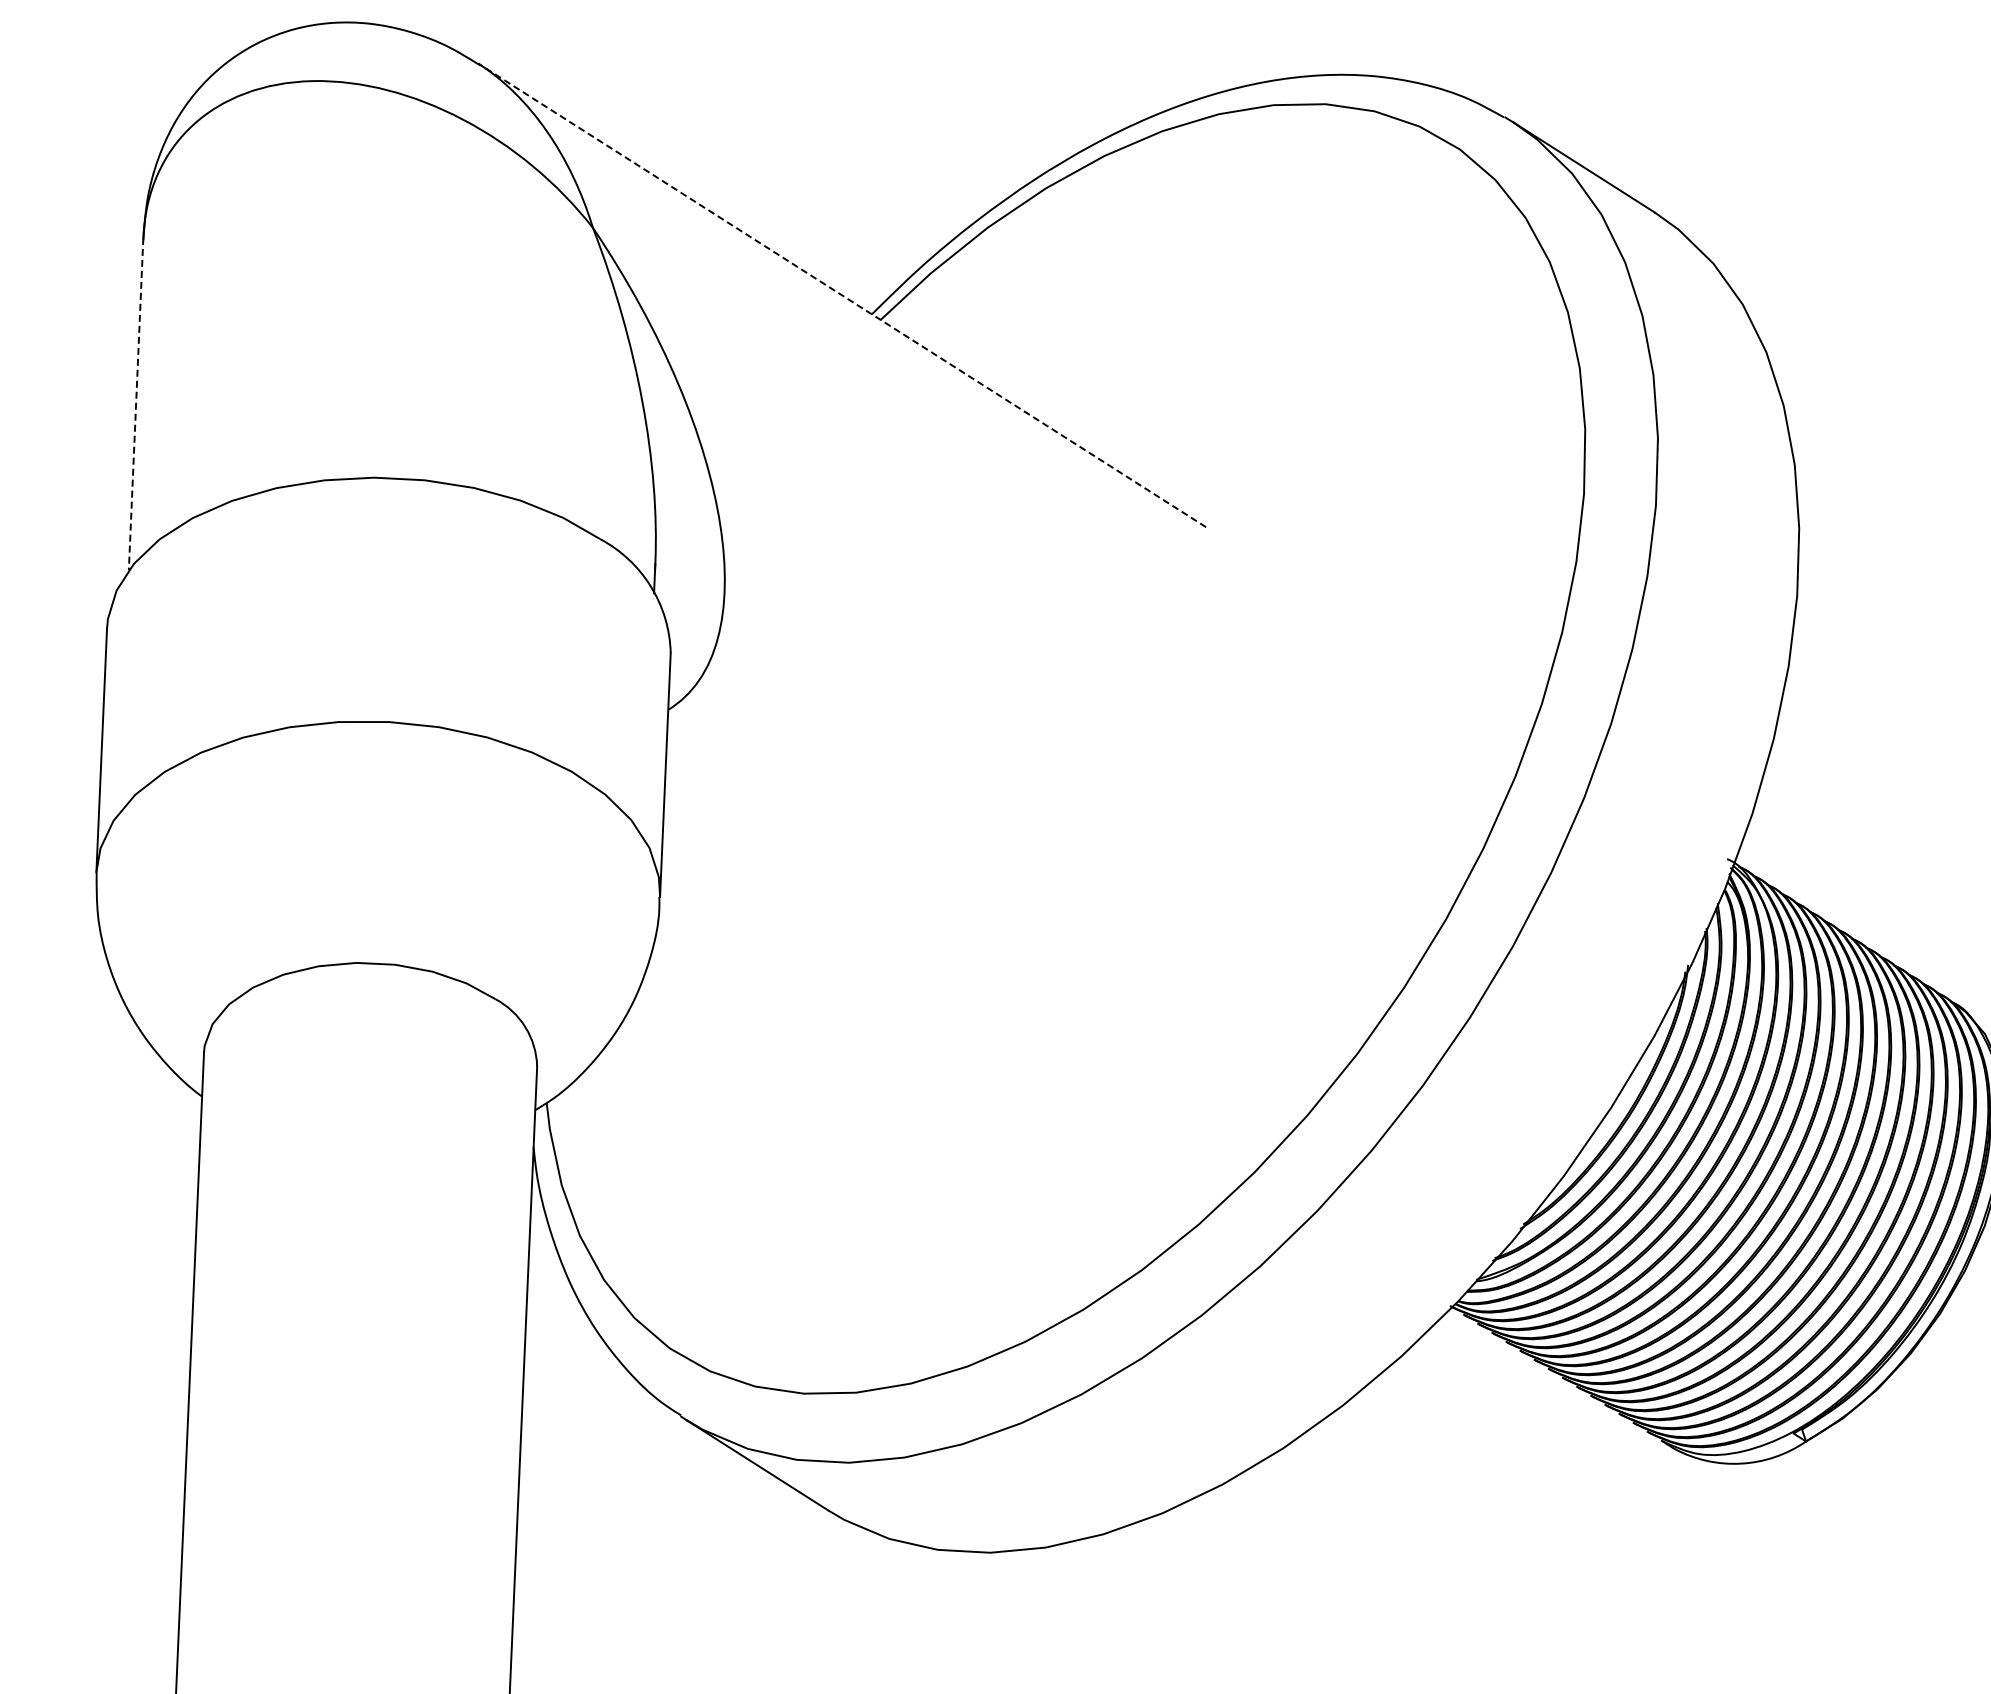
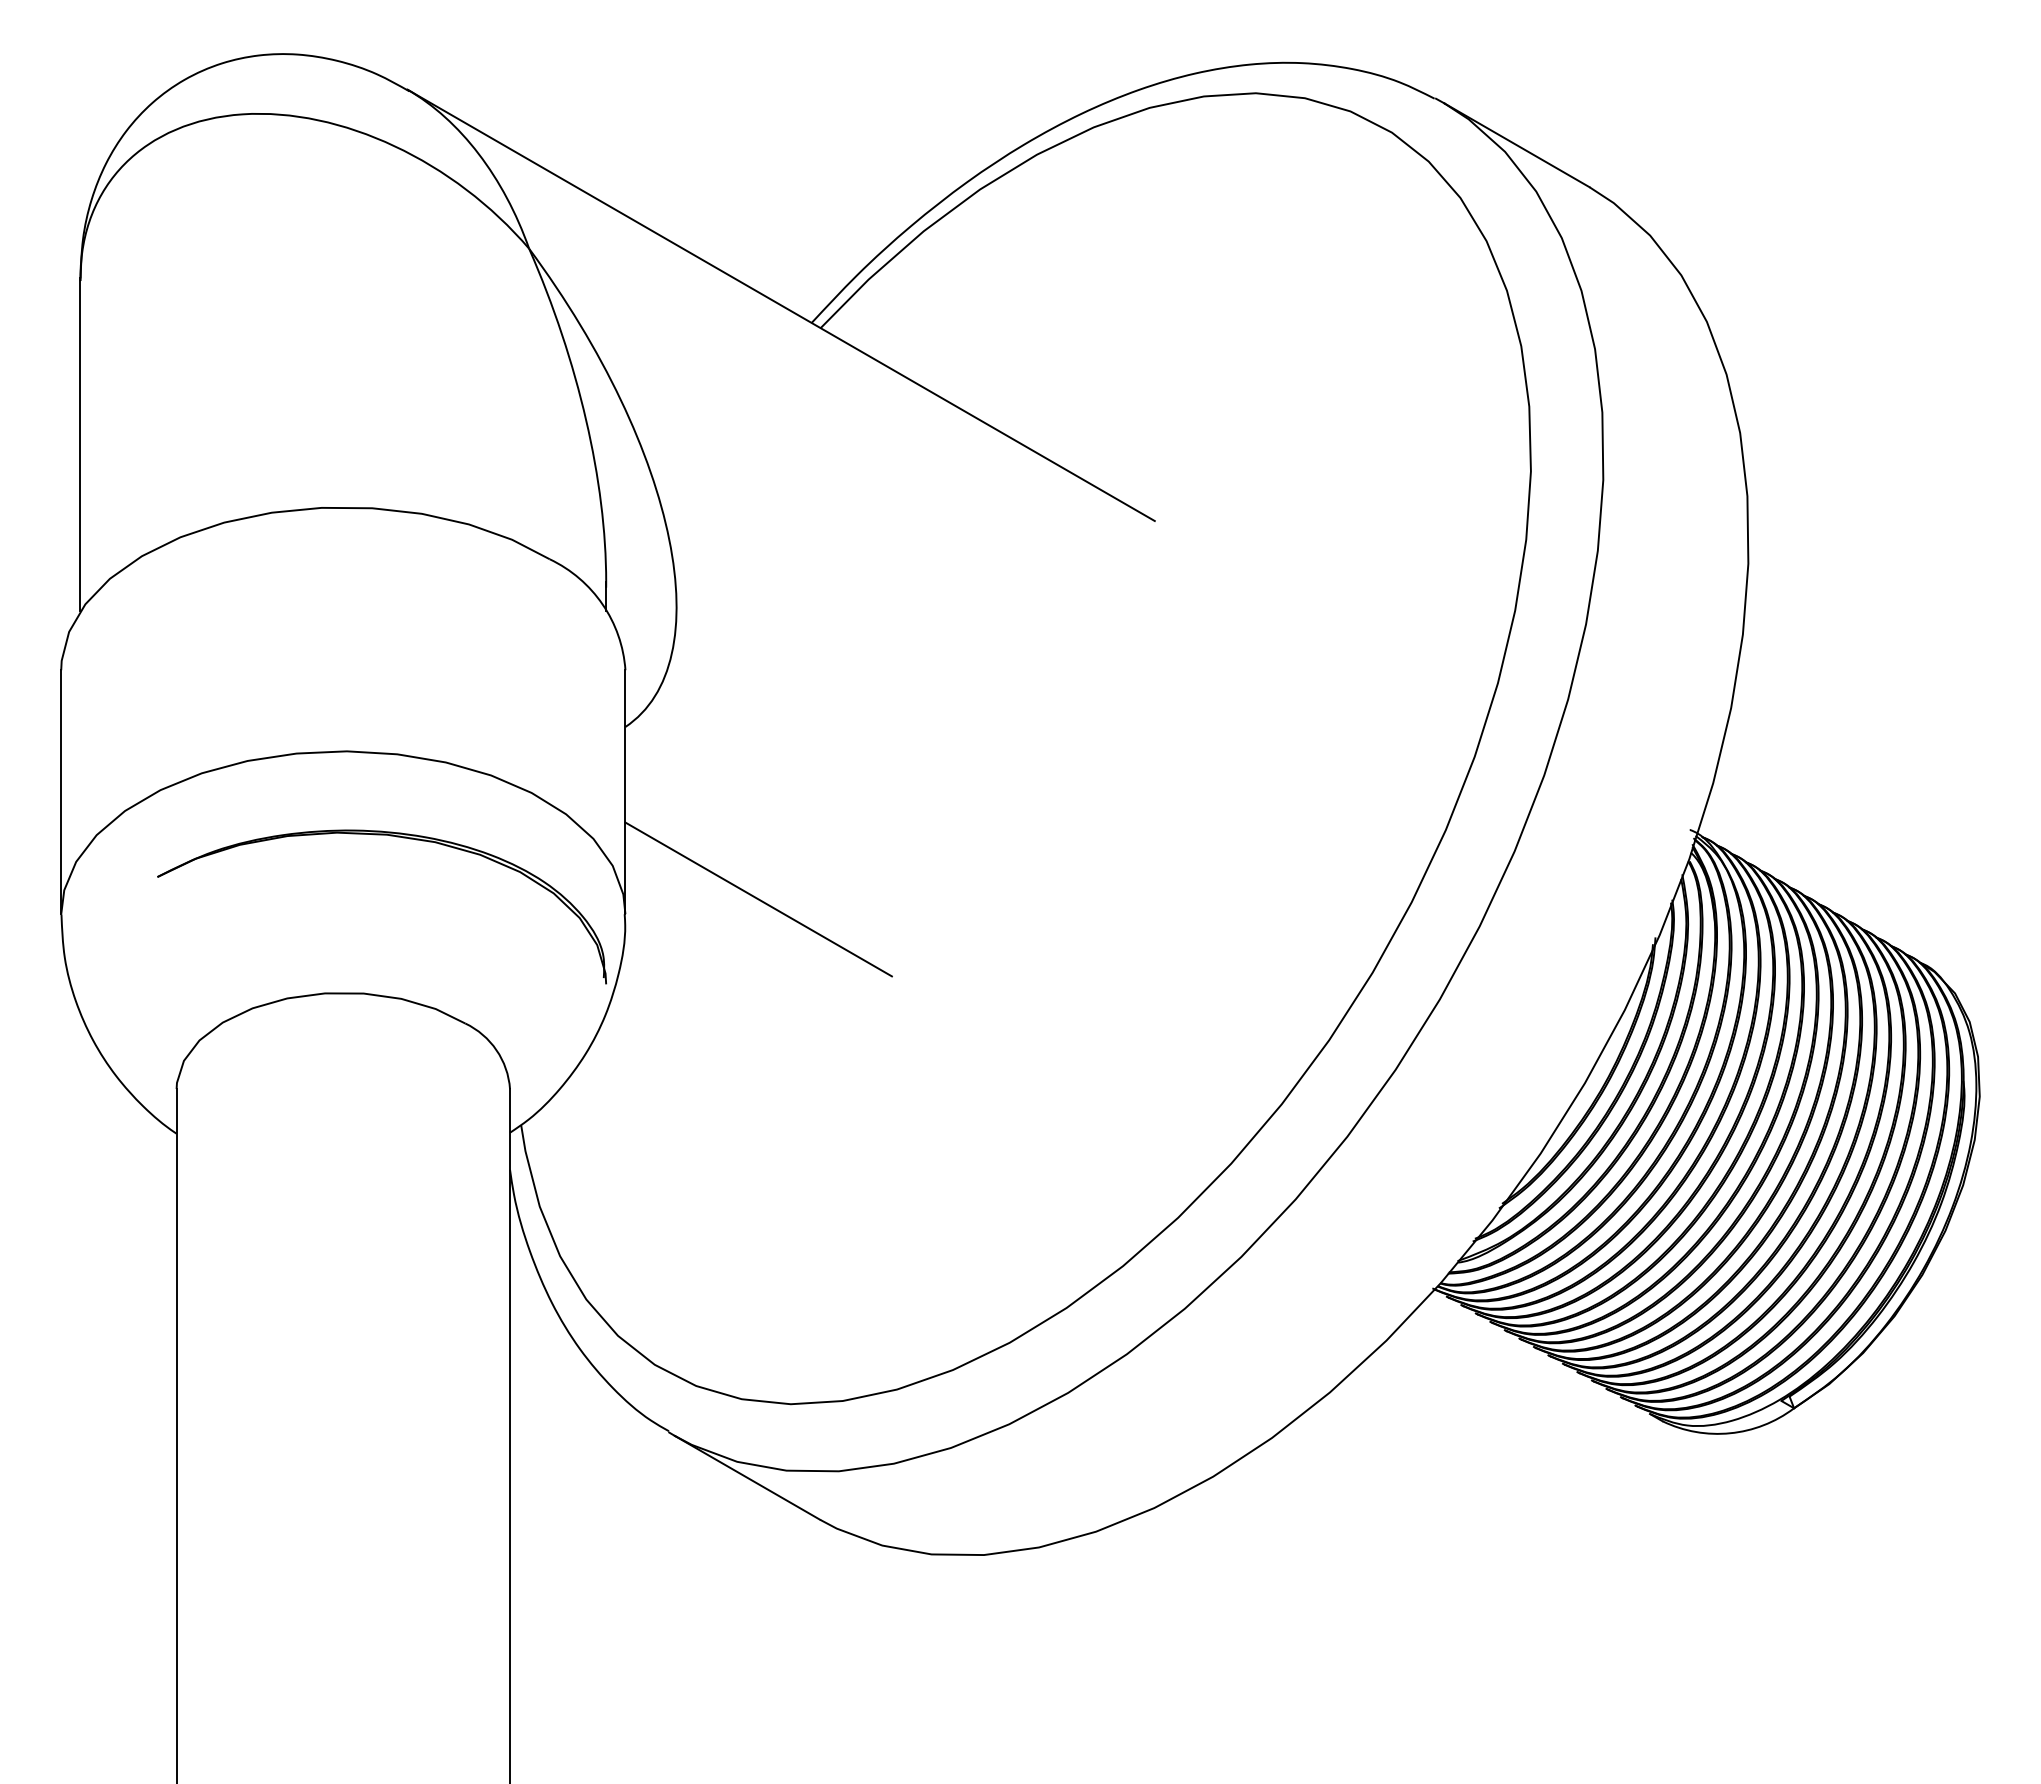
line: (841, 295) -> (780, 305), dashed -> solid
line: (136, 404) -> (80, 445), dashed -> solid
part: (428, 809) -> (390, 836), added
line: (793, 888) -> (758, 899), added

